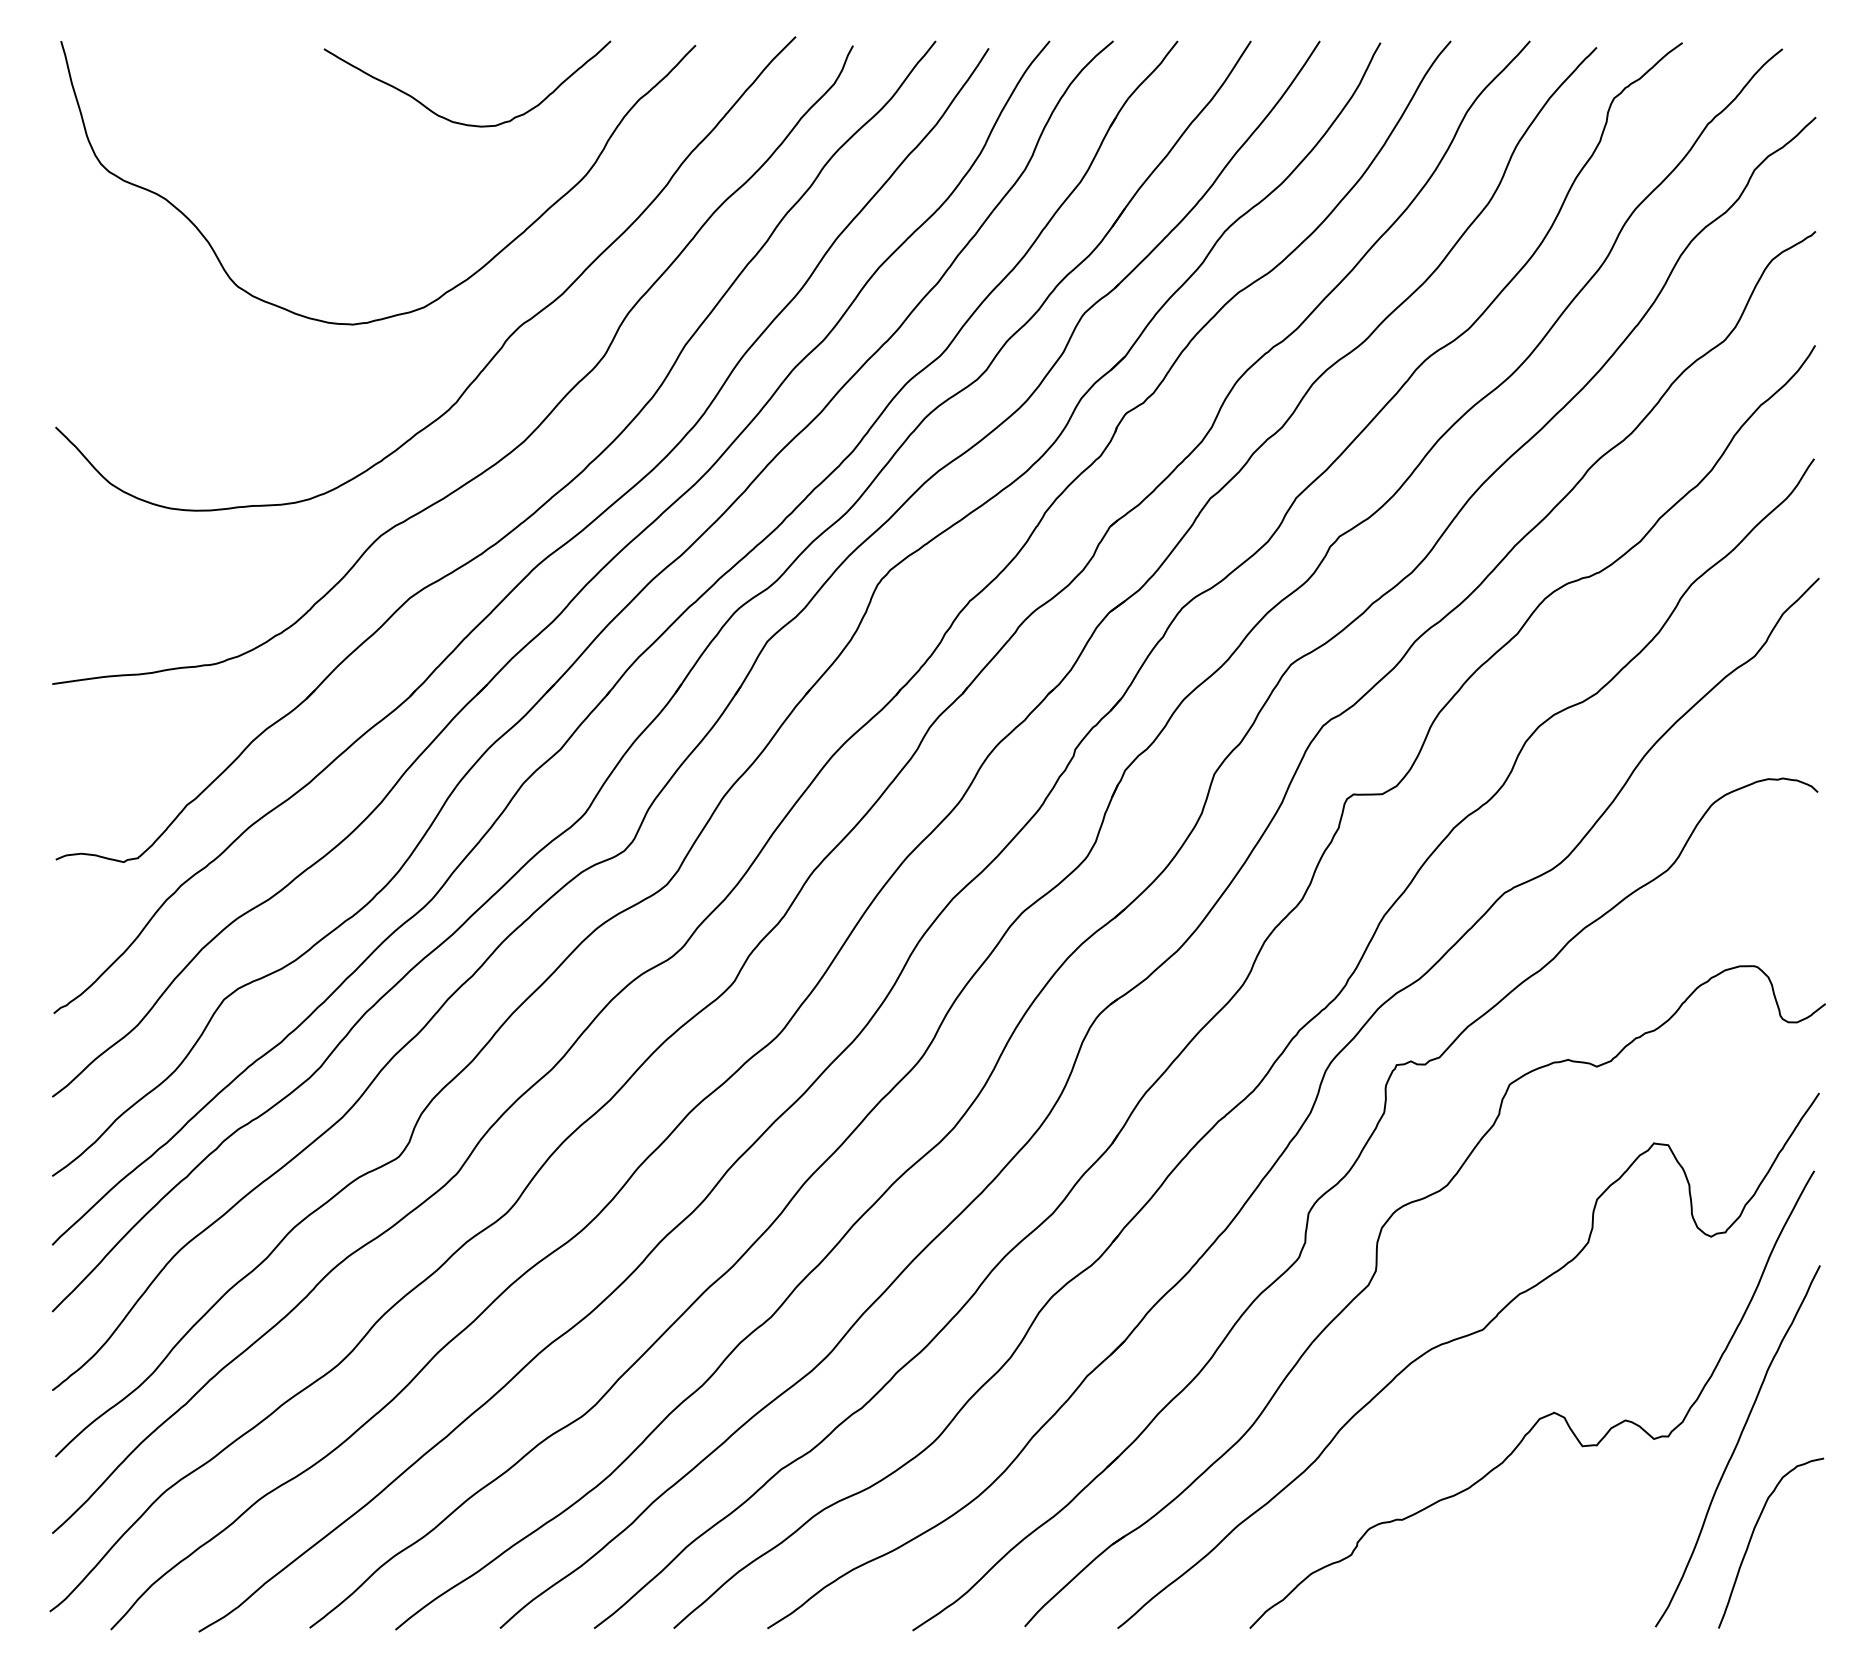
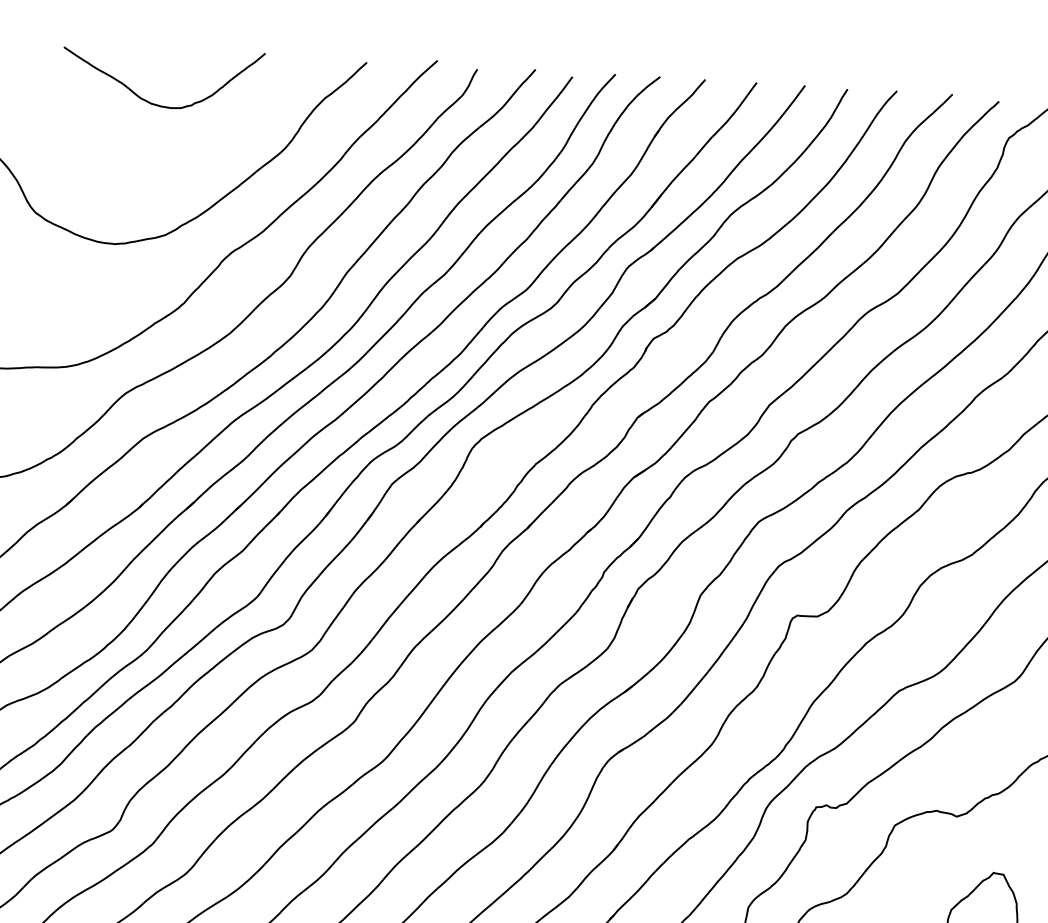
curve: (456, 121) -> (153, 103), moved

